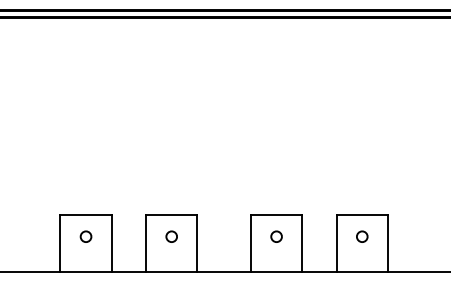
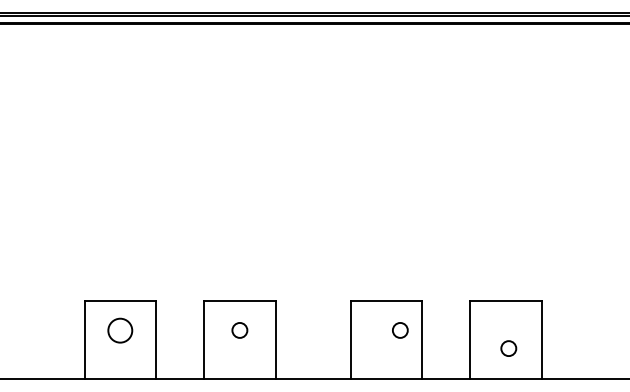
circle: (85, 236) -> (119, 330), size x1.6
circle: (276, 236) -> (400, 330), moved
circle: (362, 236) -> (509, 348), moved

